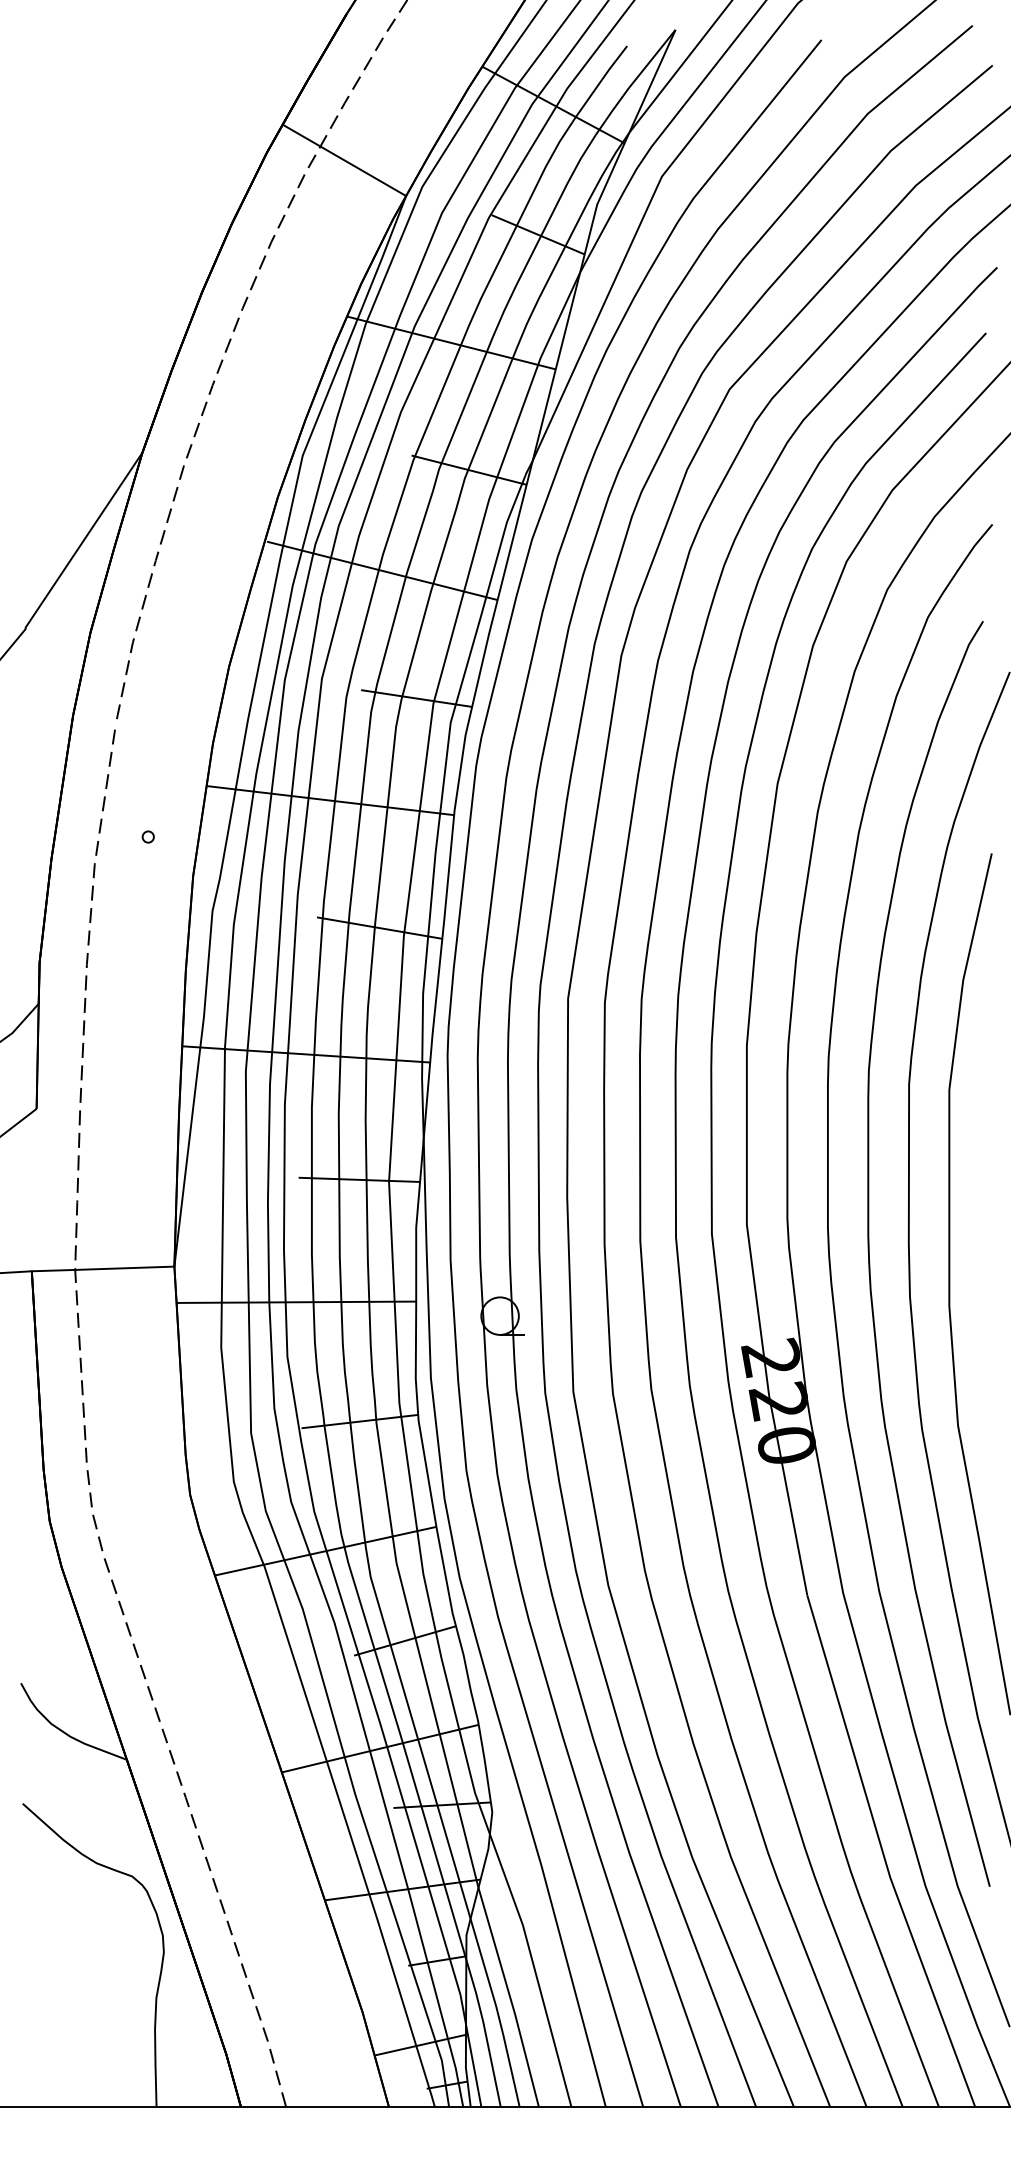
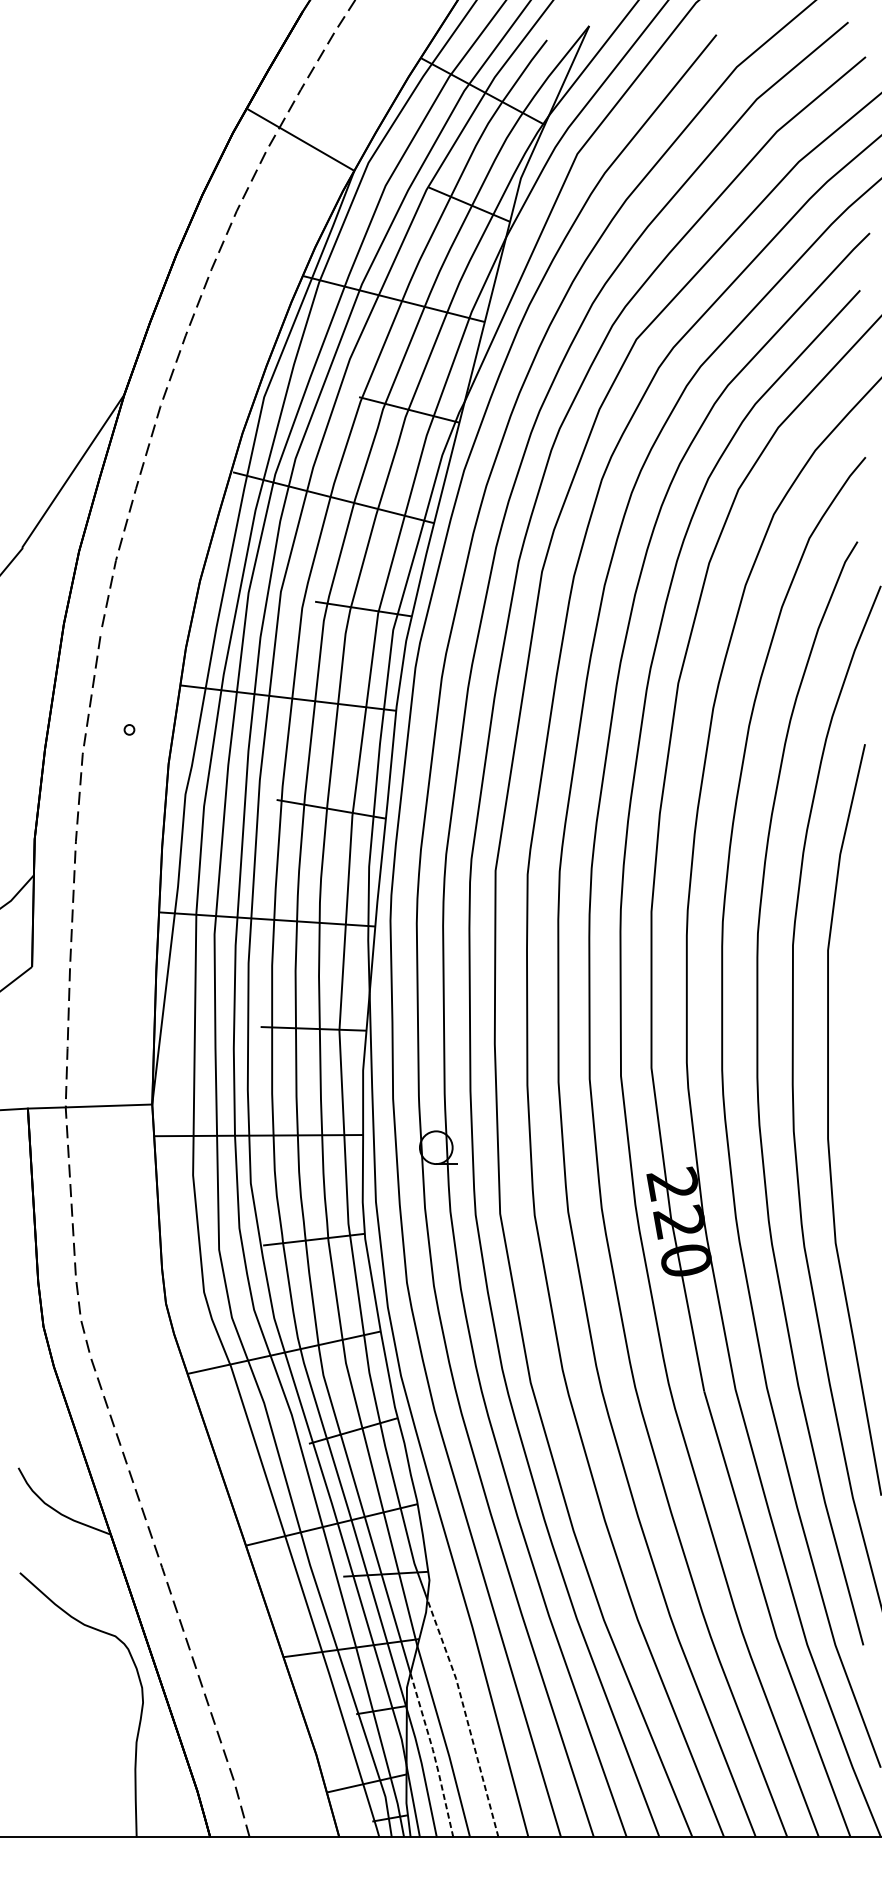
line: (534, 1968) -> (466, 1716), solid -> dashed
line: (497, 2012) -> (434, 1755), solid -> dashed

